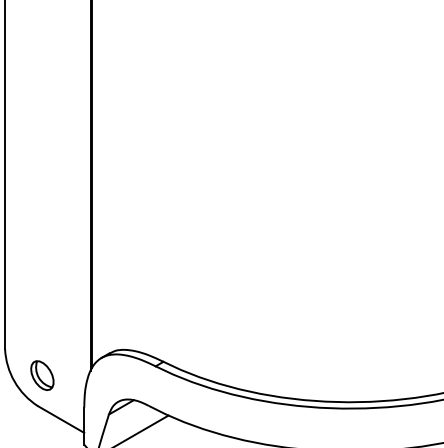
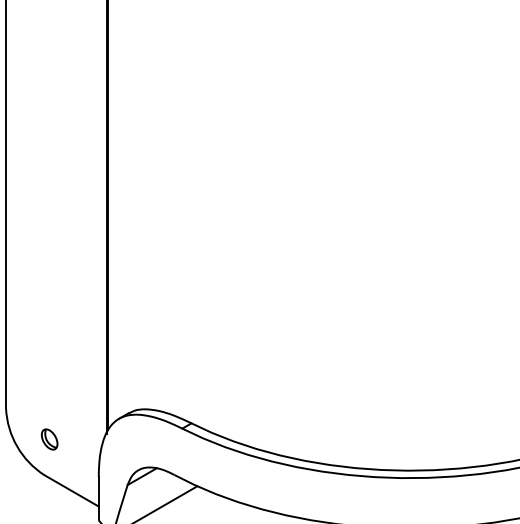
part: (42, 375) -> (49, 439), size x0.6

